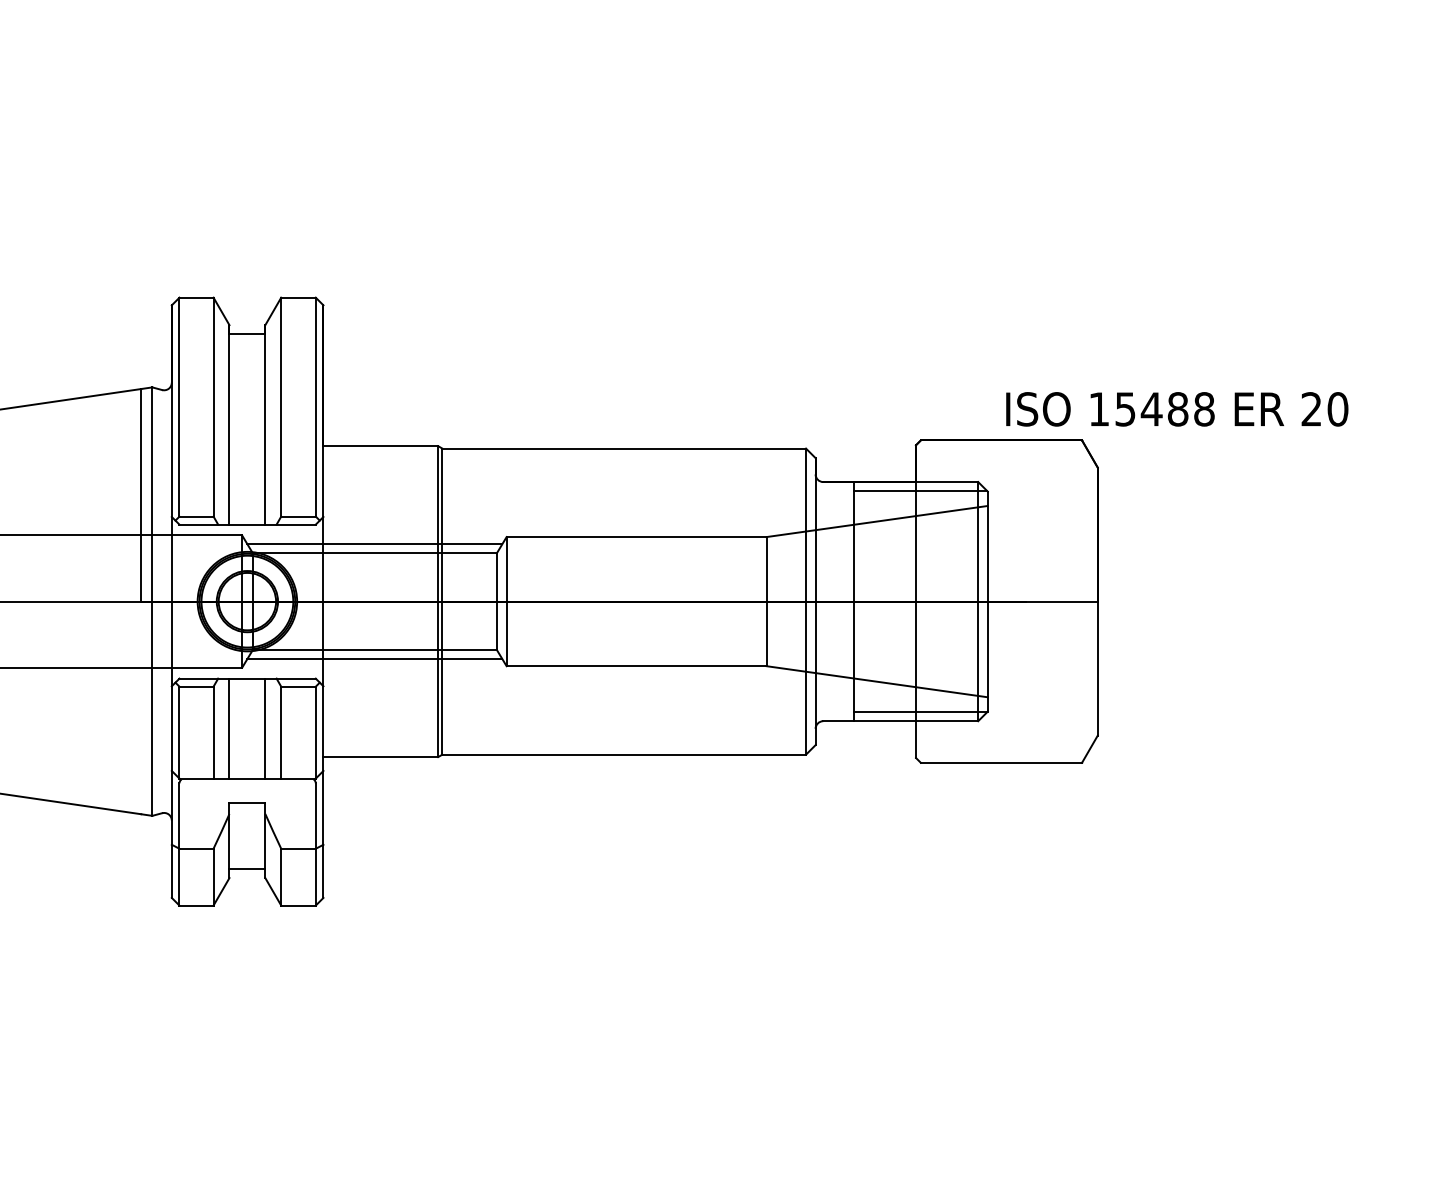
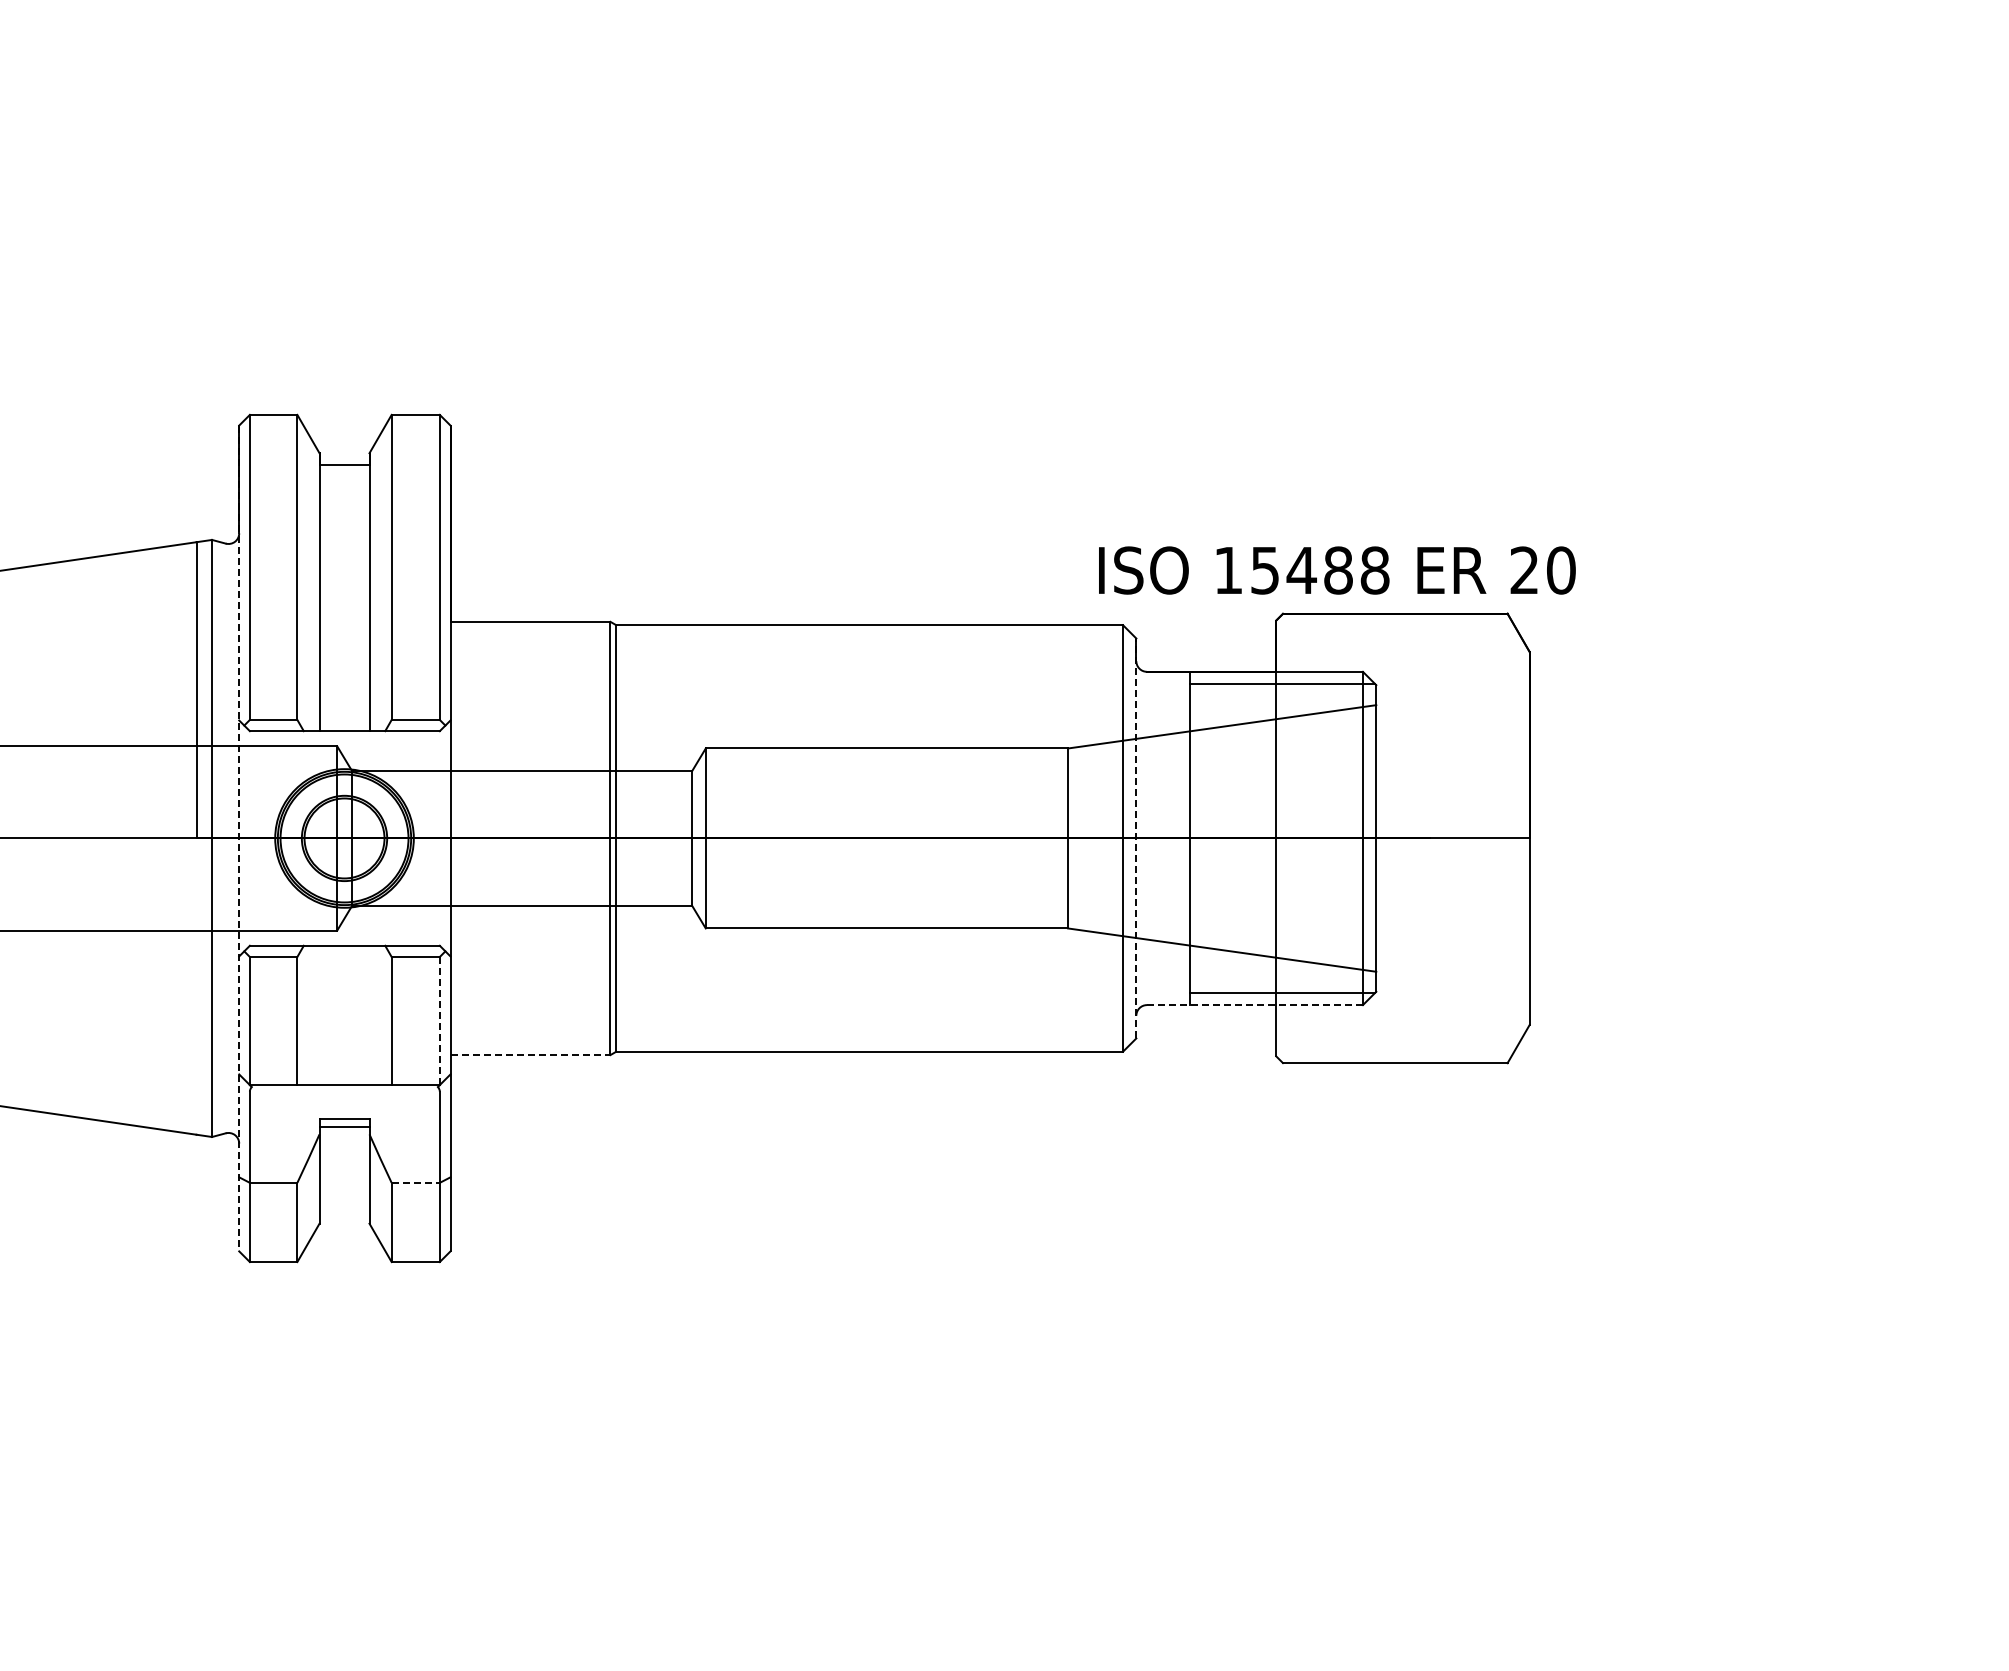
text: (1177, 409) -> (1337, 570), moved
line: (374, 544) -> (521, 758), removed
line: (172, 601) -> (239, 838), solid -> dashed
line: (815, 601) -> (1136, 838), solid -> dashed
line: (374, 659) -> (521, 918), removed
line: (900, 721) -> (1254, 1005), solid -> dashed
line: (229, 728) -> (319, 1015), removed
line: (265, 728) -> (369, 1015), removed
line: (315, 732) -> (439, 1020), solid -> dashed
line: (380, 757) -> (530, 1055), solid -> dashed
line: (299, 848) -> (416, 1182), solid -> dashed
line: (247, 869) -> (344, 1126), moved

